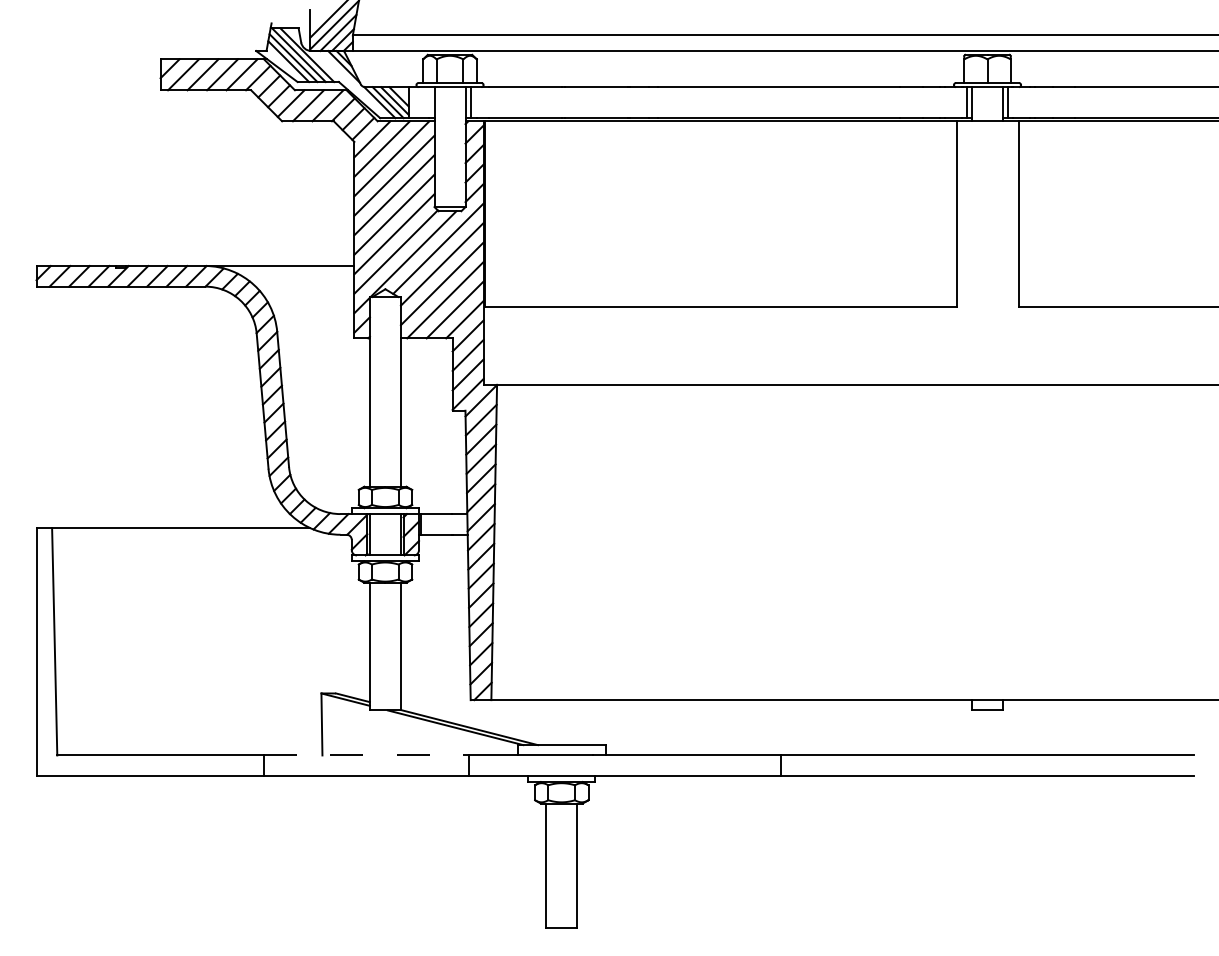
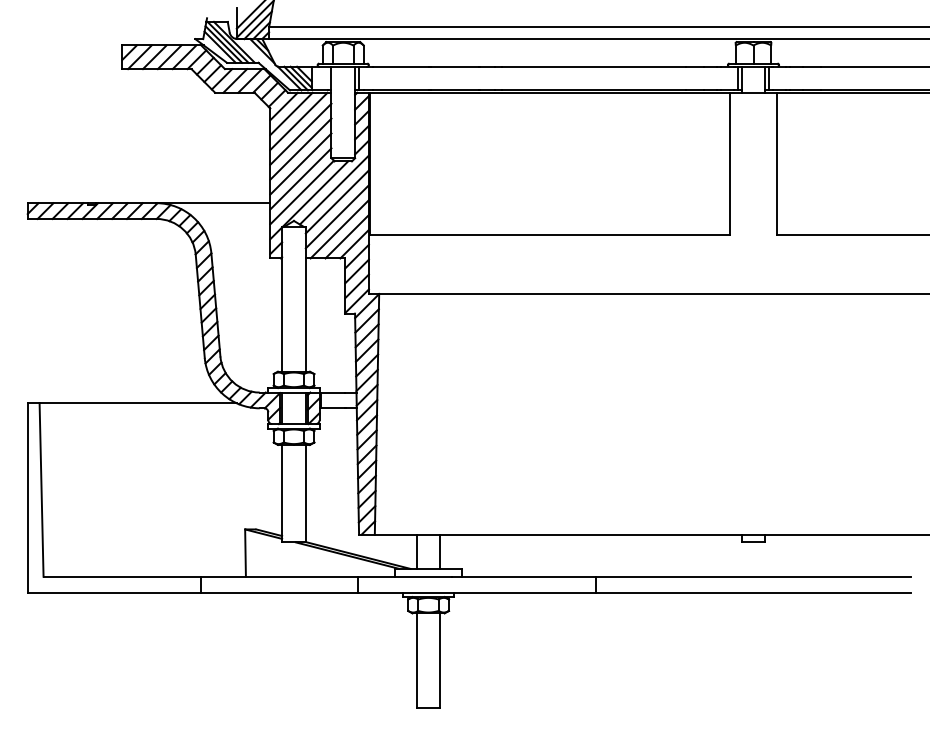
line: (546, 722) -> (416, 551), added
line: (577, 722) -> (440, 551), added
line: (367, 755) -> (280, 576), dashed -> solid

